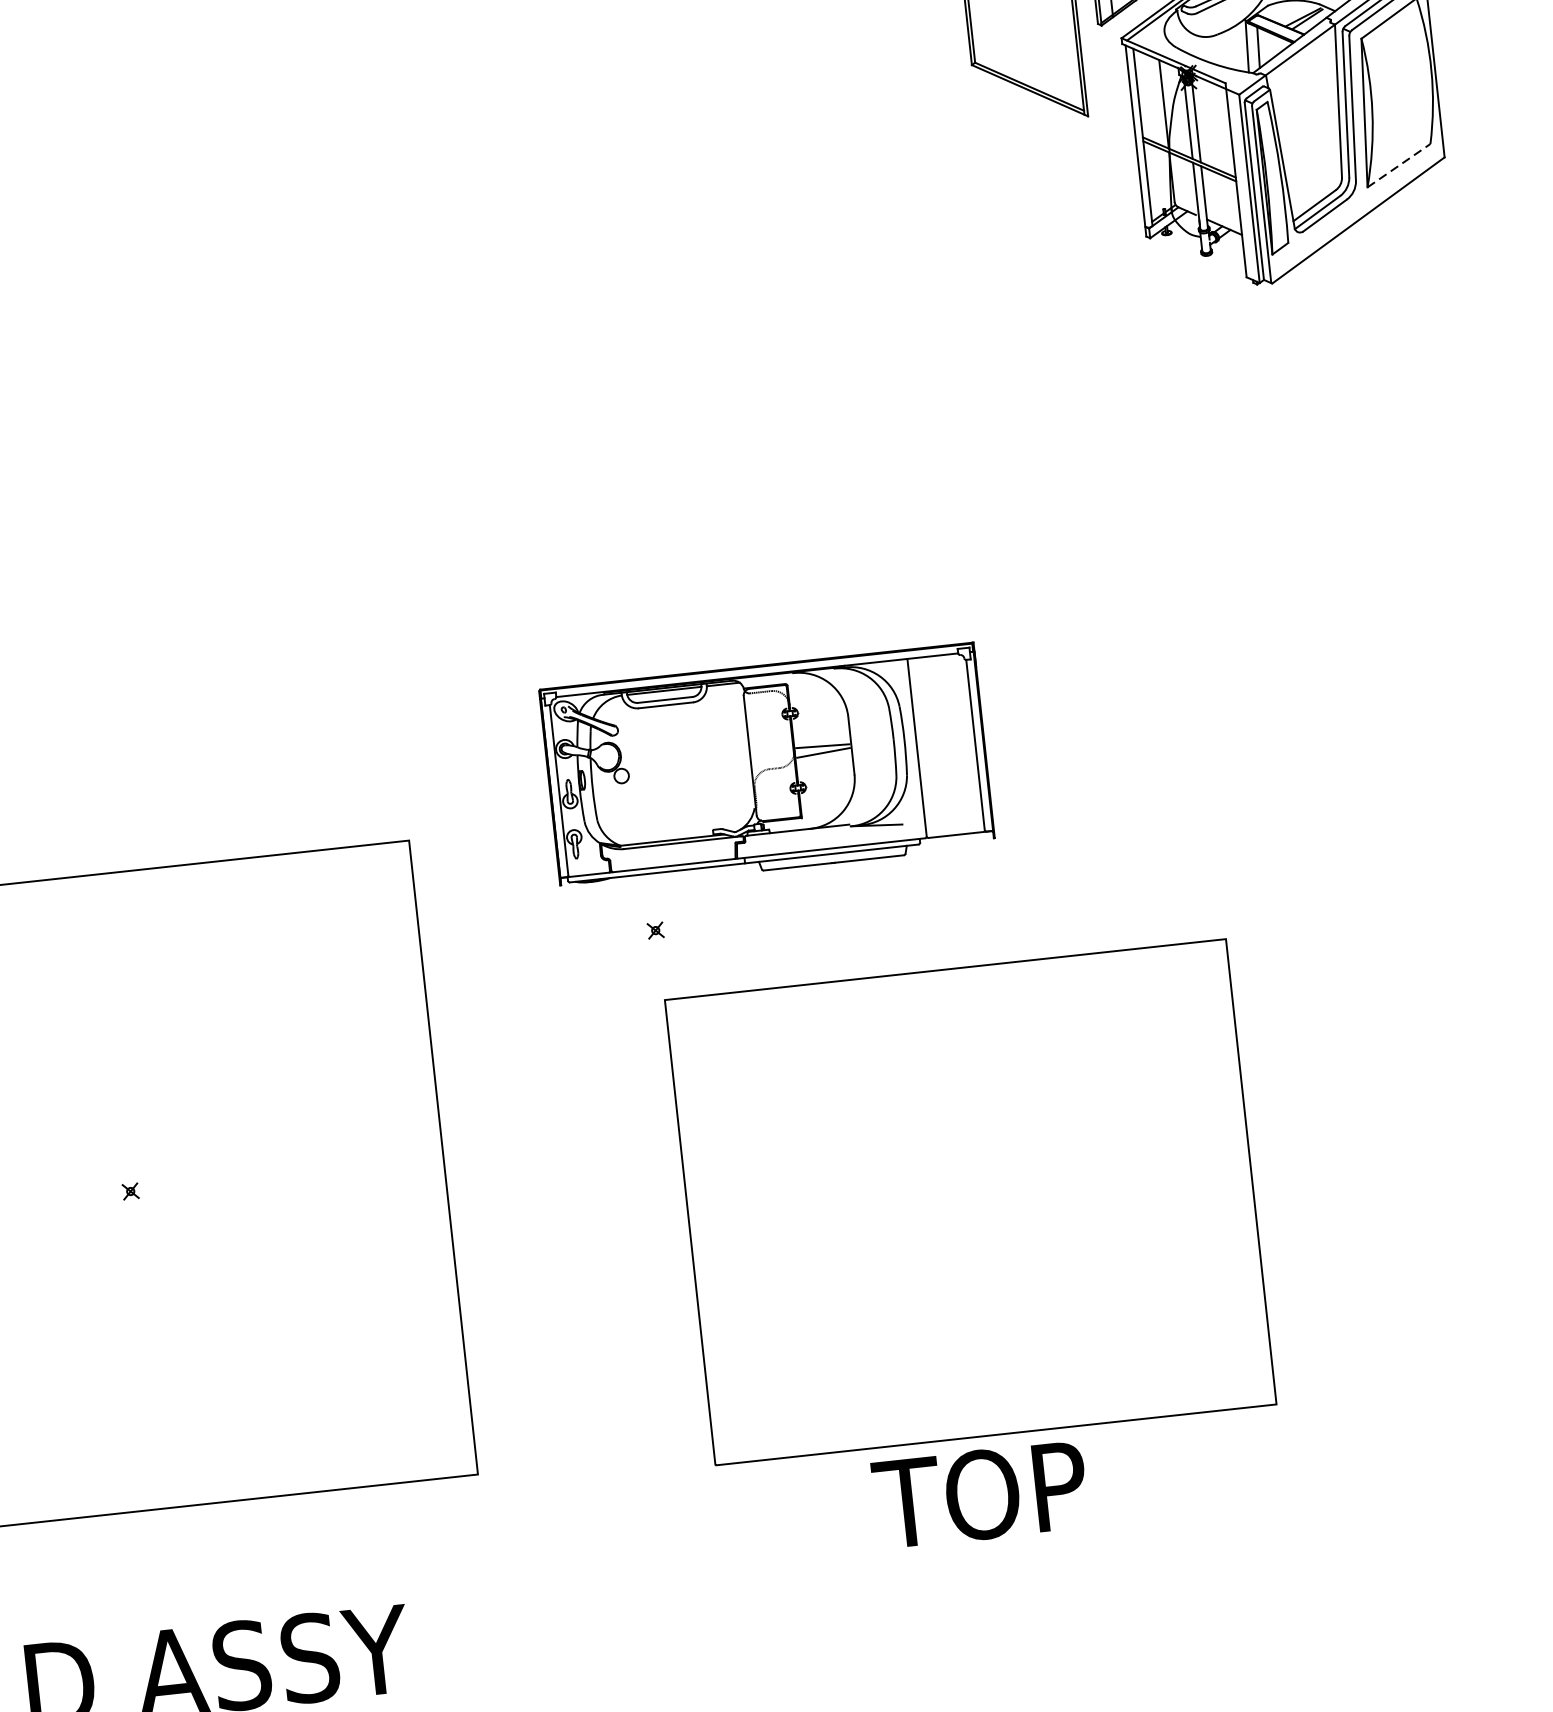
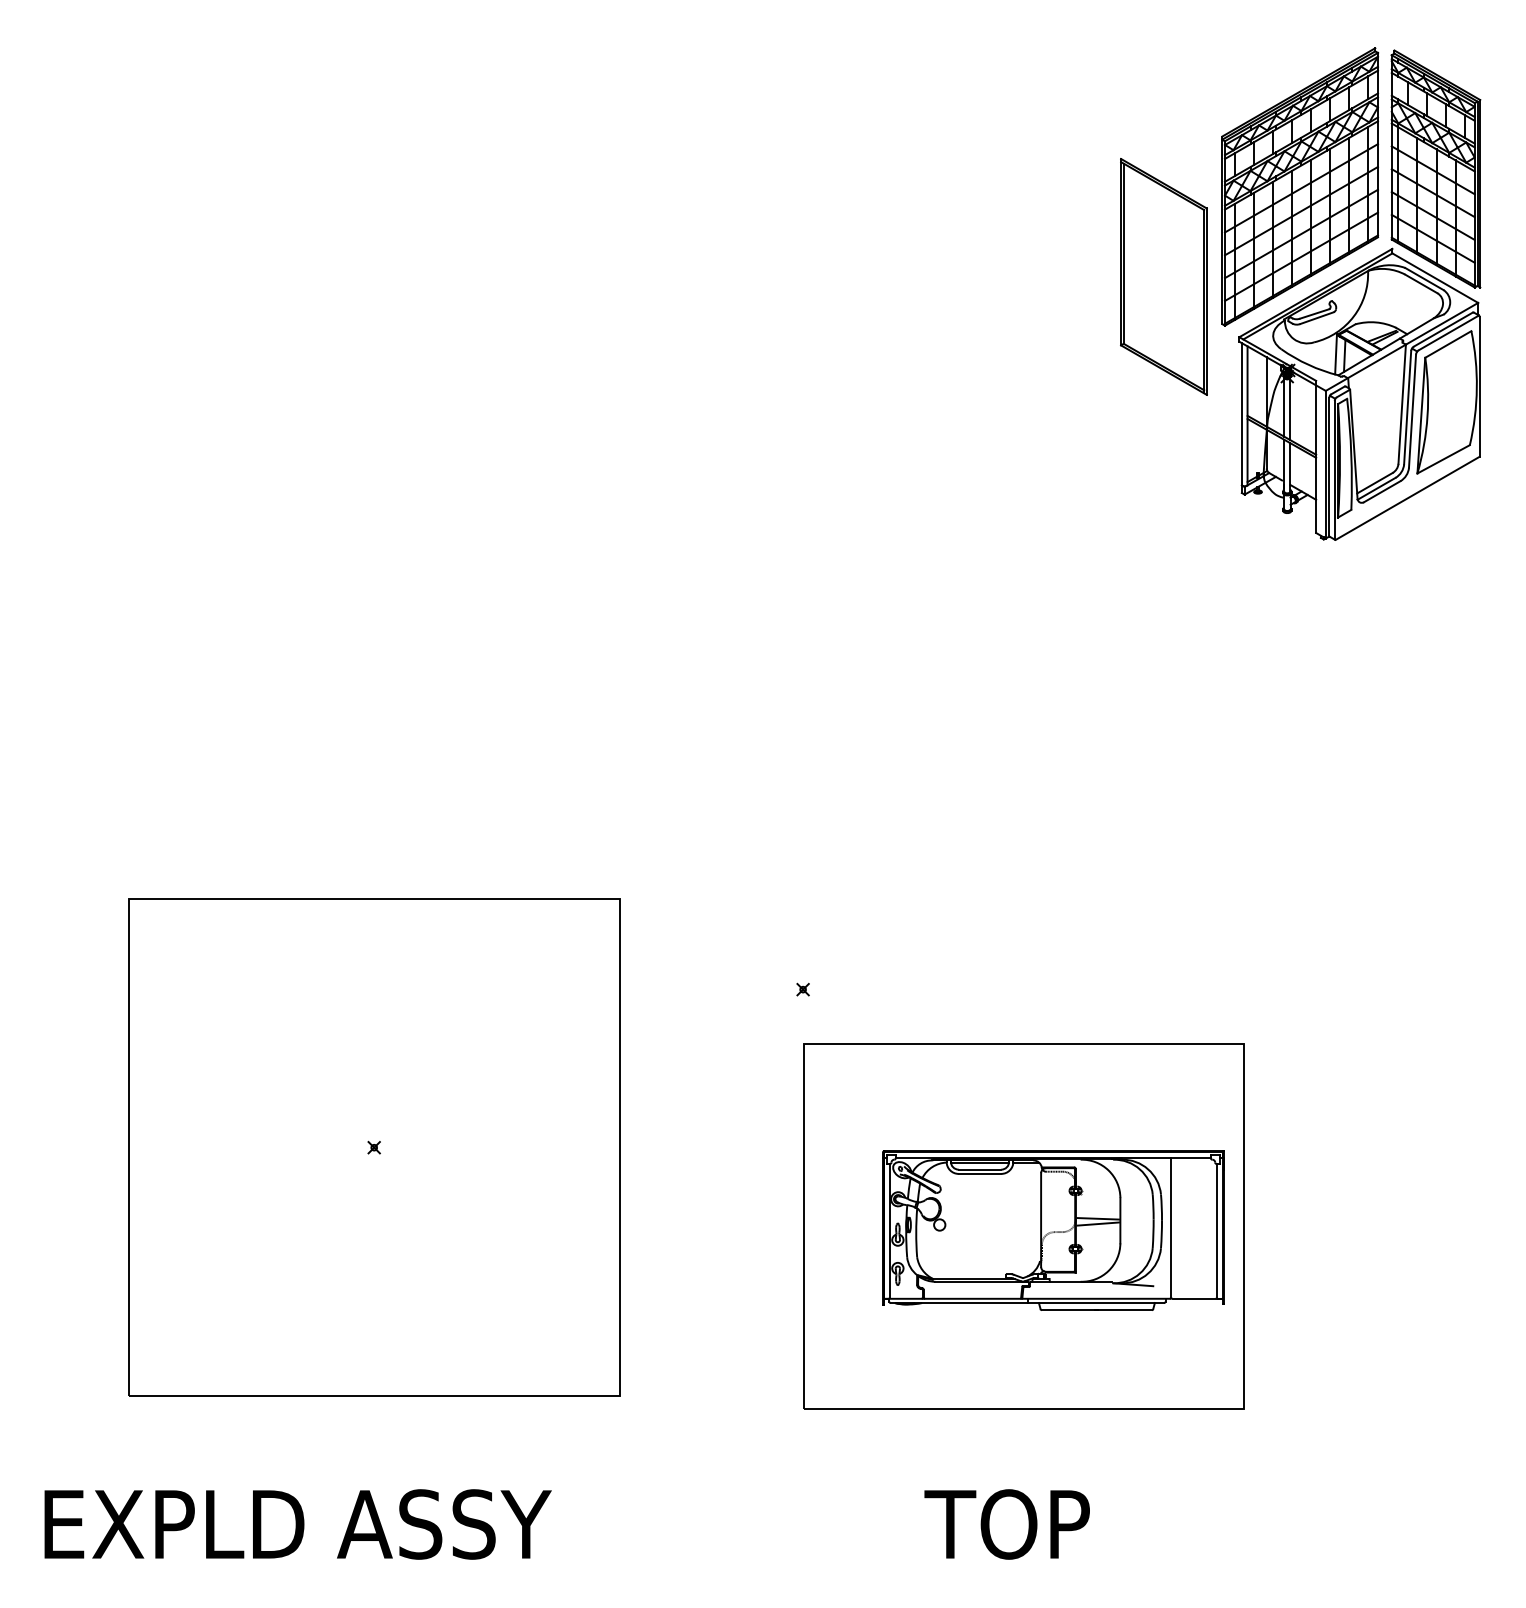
line: (1398, 165) -> (1443, 459), dashed -> solid
part: (767, 767) -> (1053, 1230), moved
text: (979, 1495) -> (1006, 1524), moved

